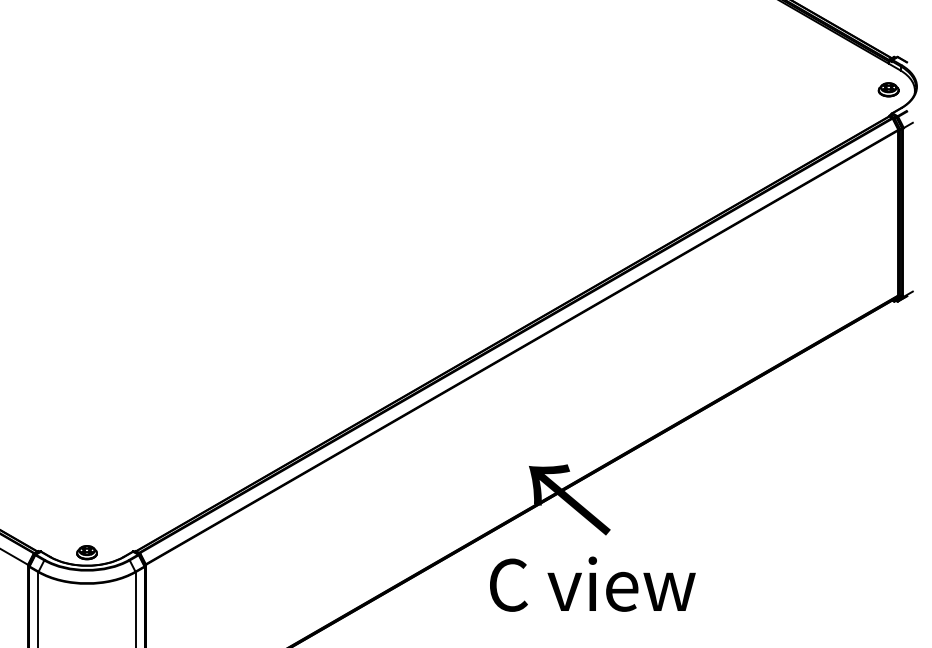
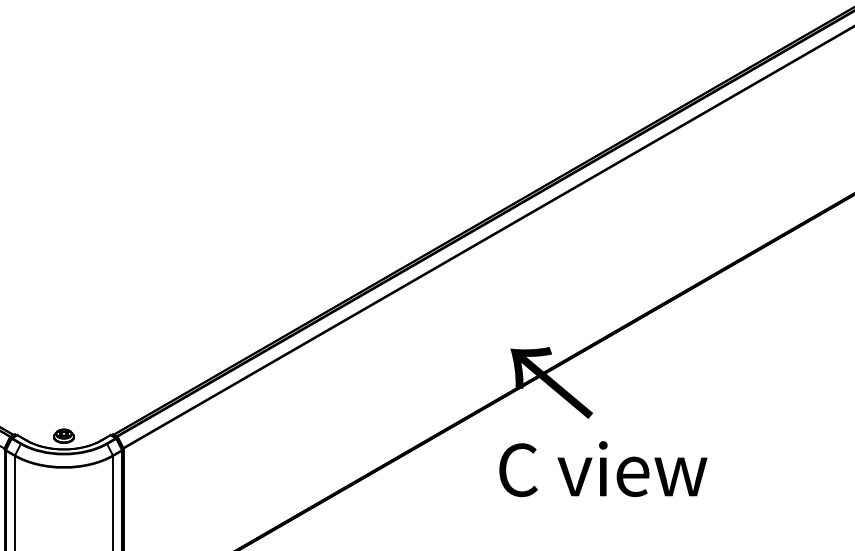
text: (592, 583) -> (603, 468), moved

